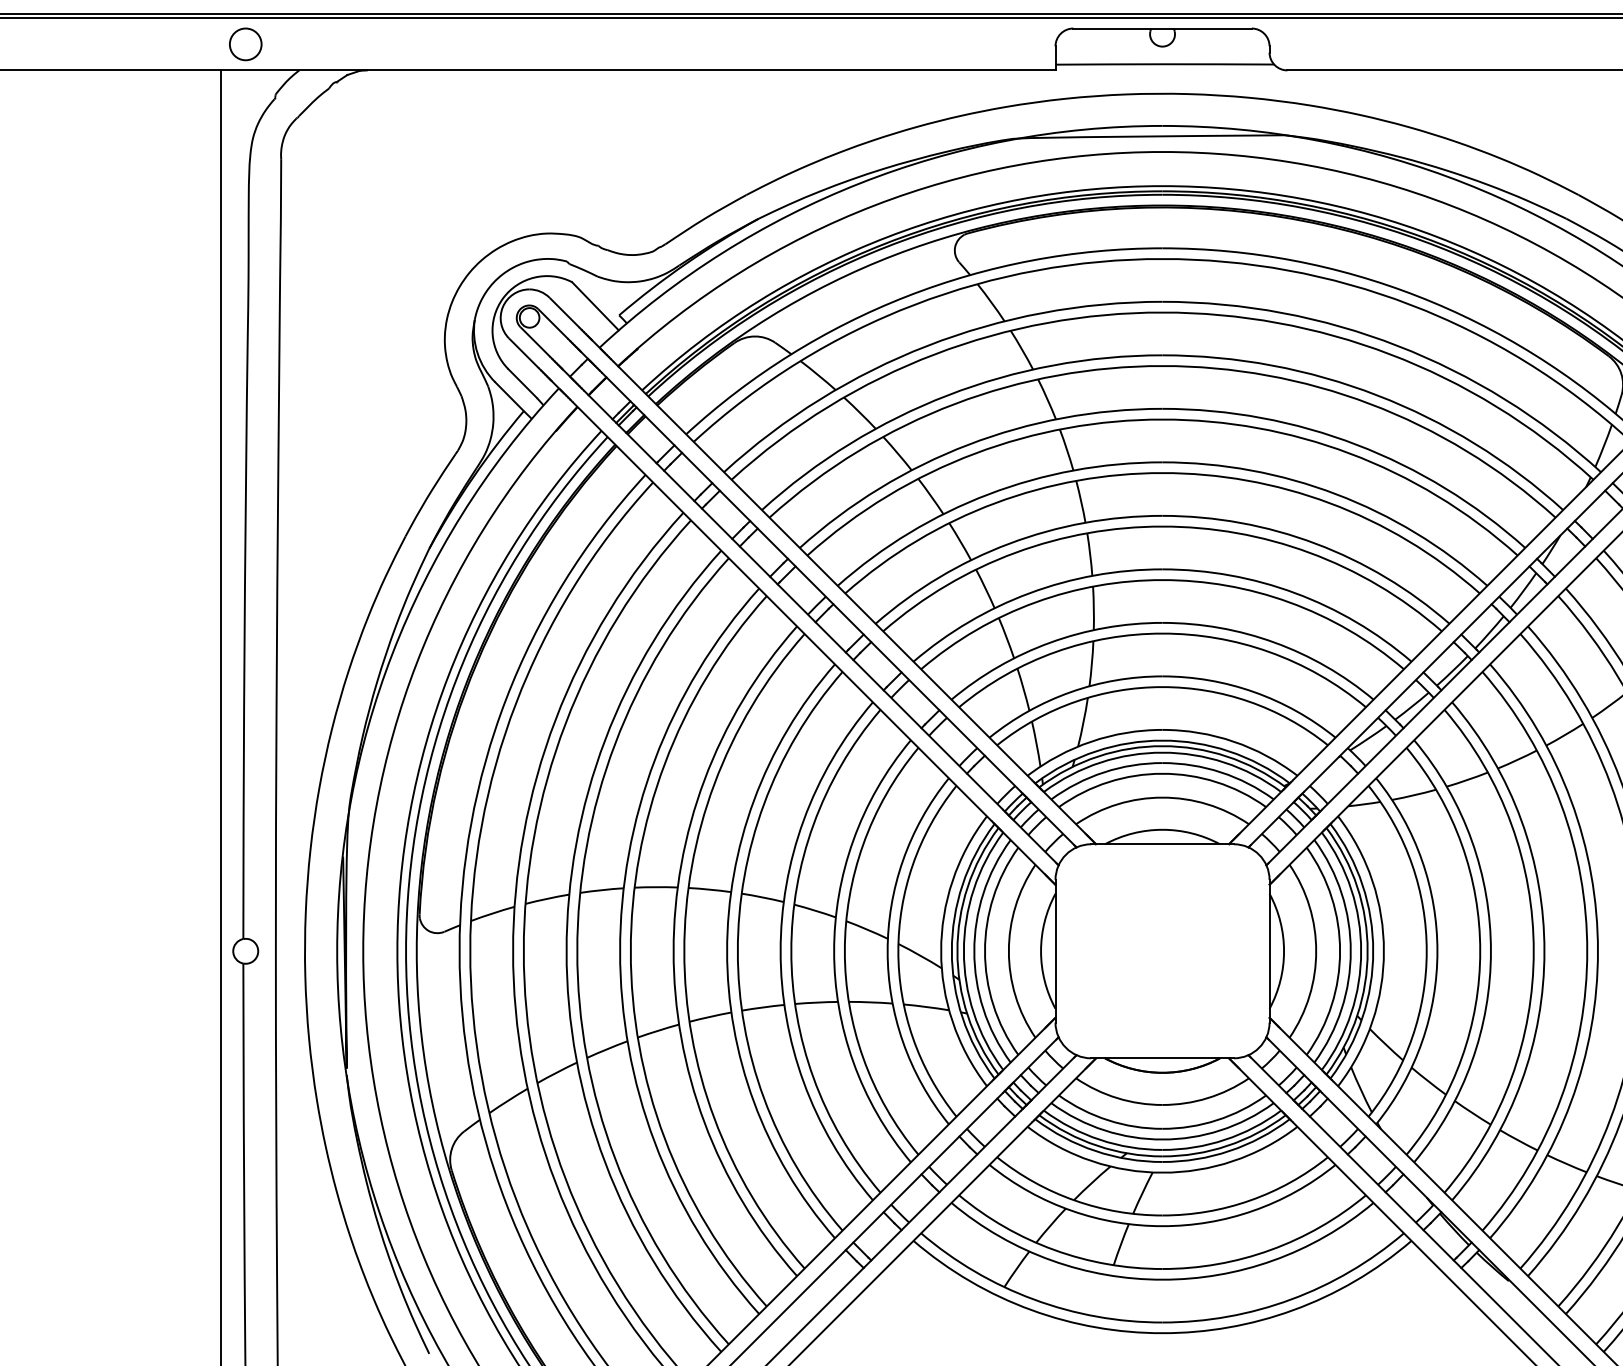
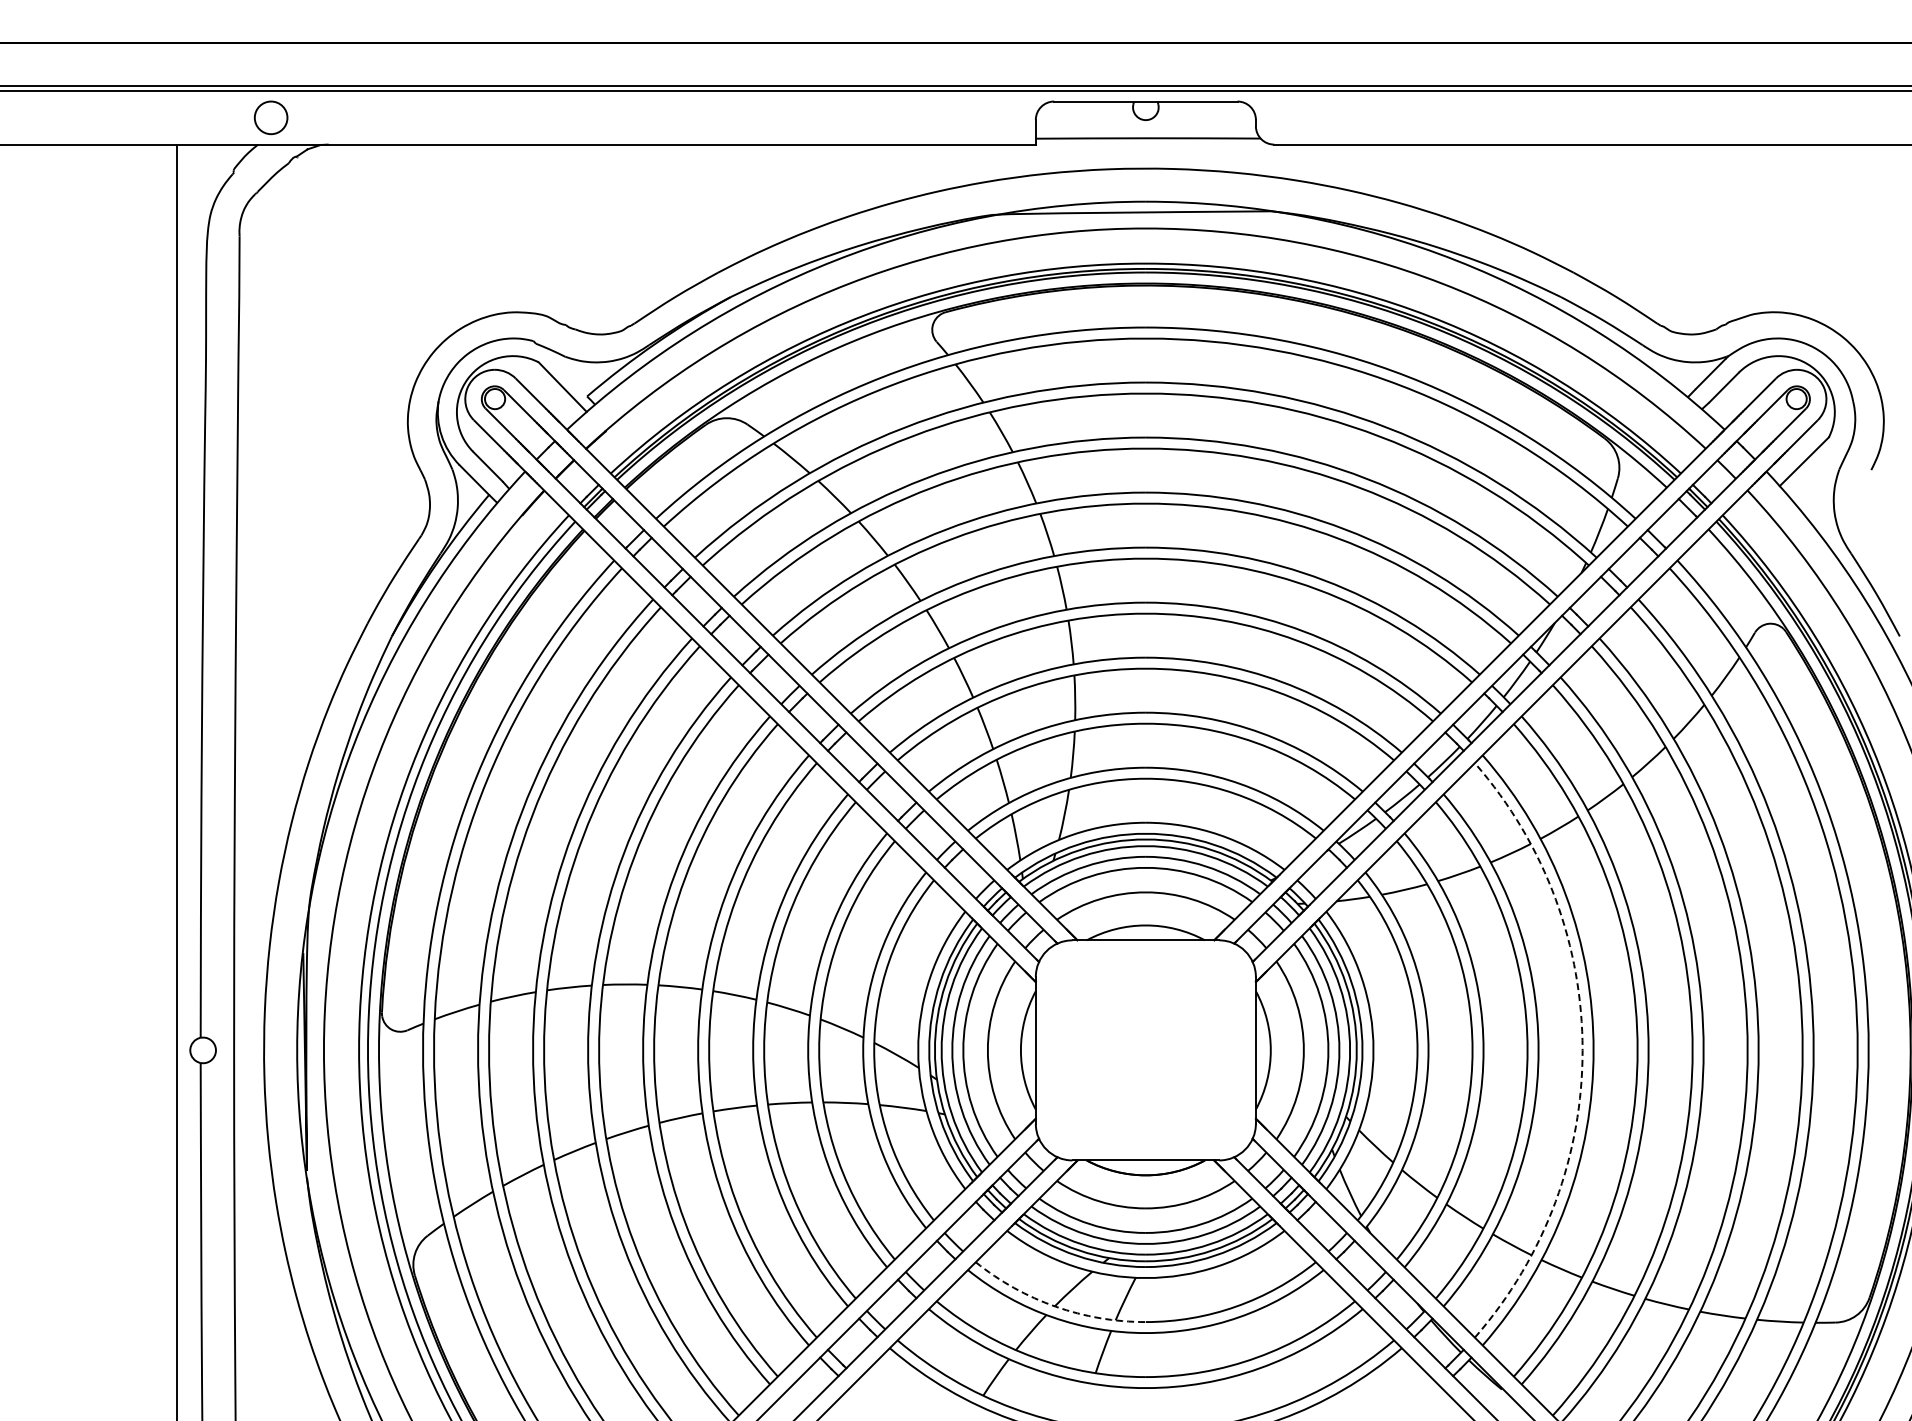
circle: (245, 44) -> (270, 117), moved
arc: (1587, 951) -> (1582, 1050), solid -> dashed
arc: (1074, 1200) -> (1055, 1306), solid -> dashed

